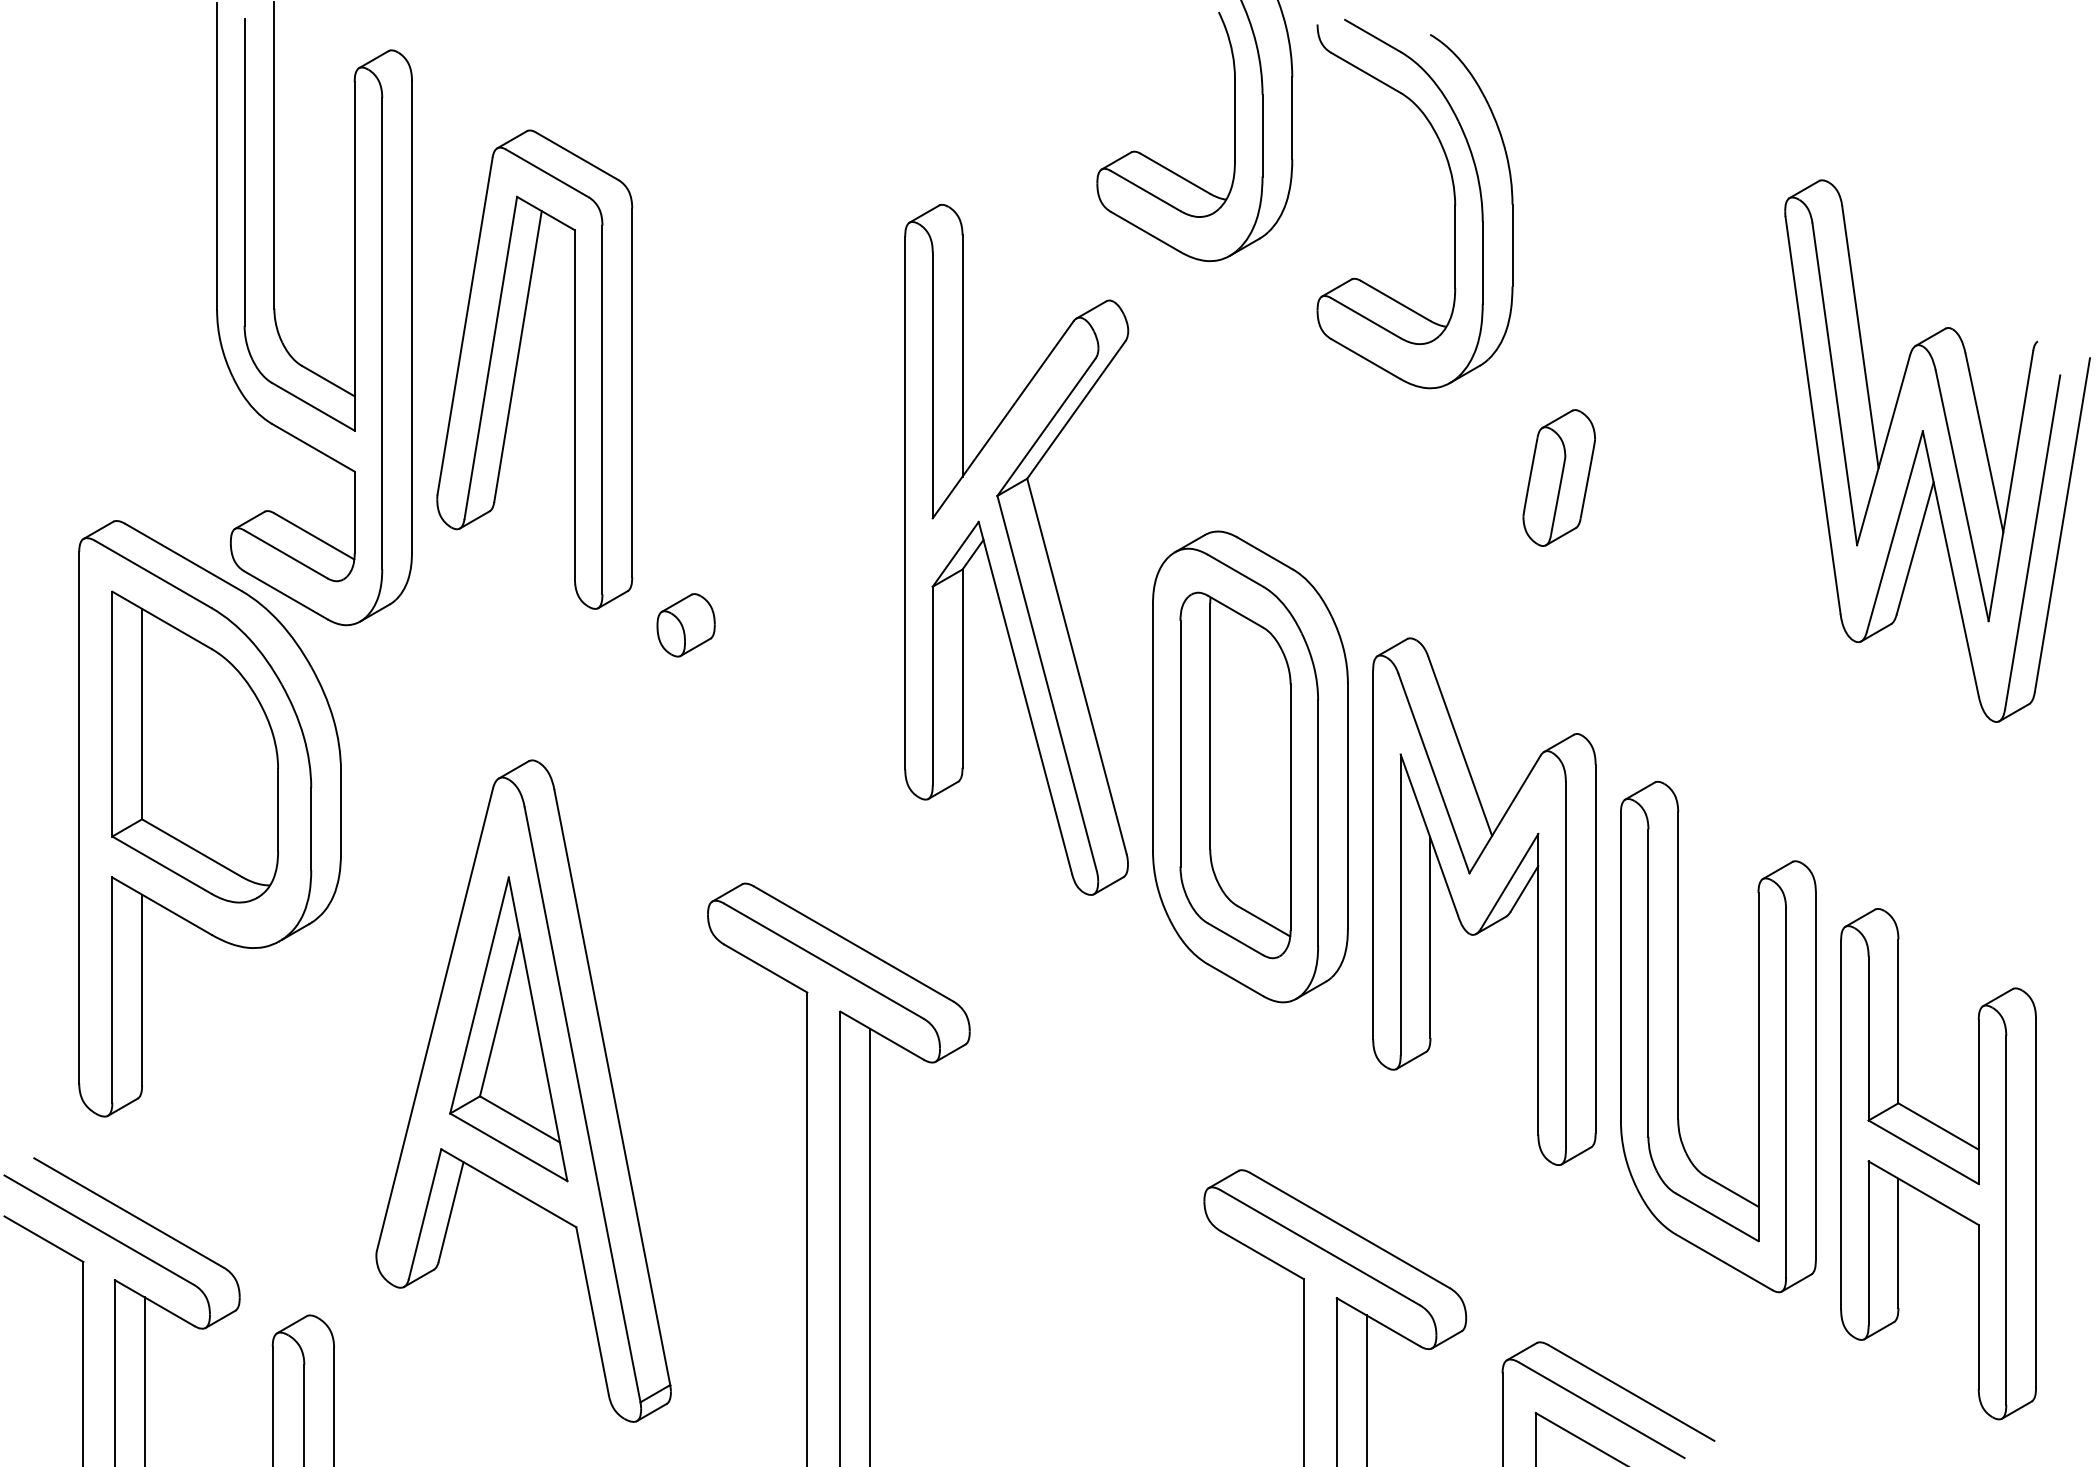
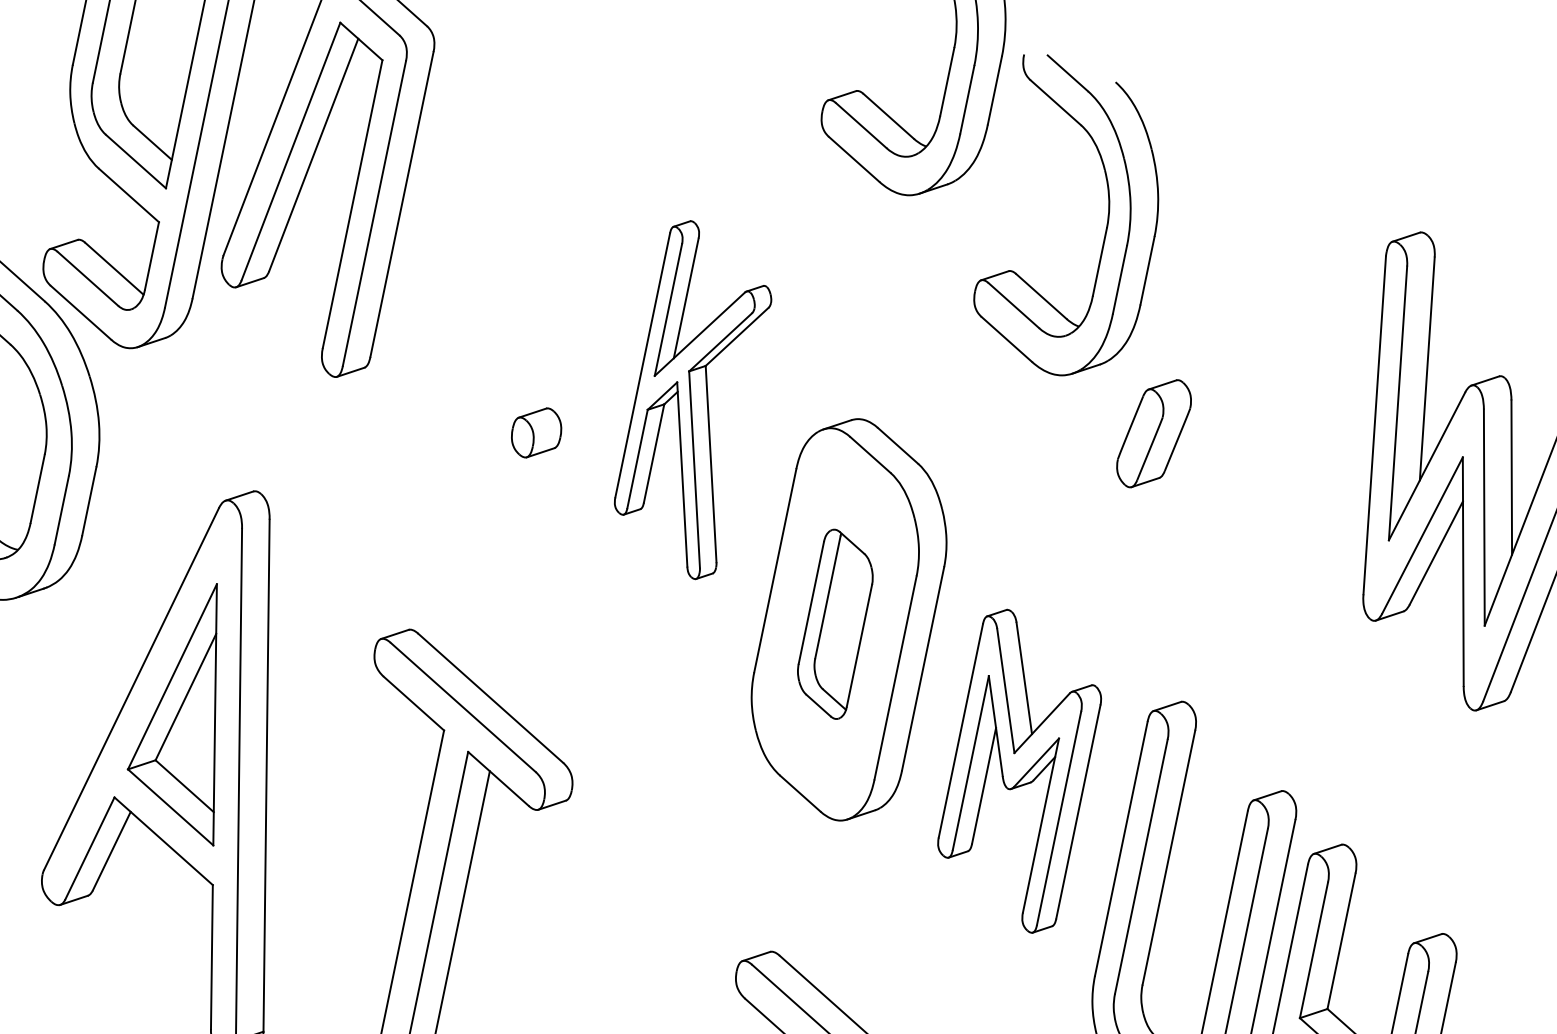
part: (1453, 196) -> (1107, 220), moved
part: (1016, 549) -> (692, 399), size x0.6
part: (685, 625) -> (536, 432), moved
part: (1235, 775) -> (835, 624), size x0.6
part: (1484, 901) -> (1019, 771), size x0.7

